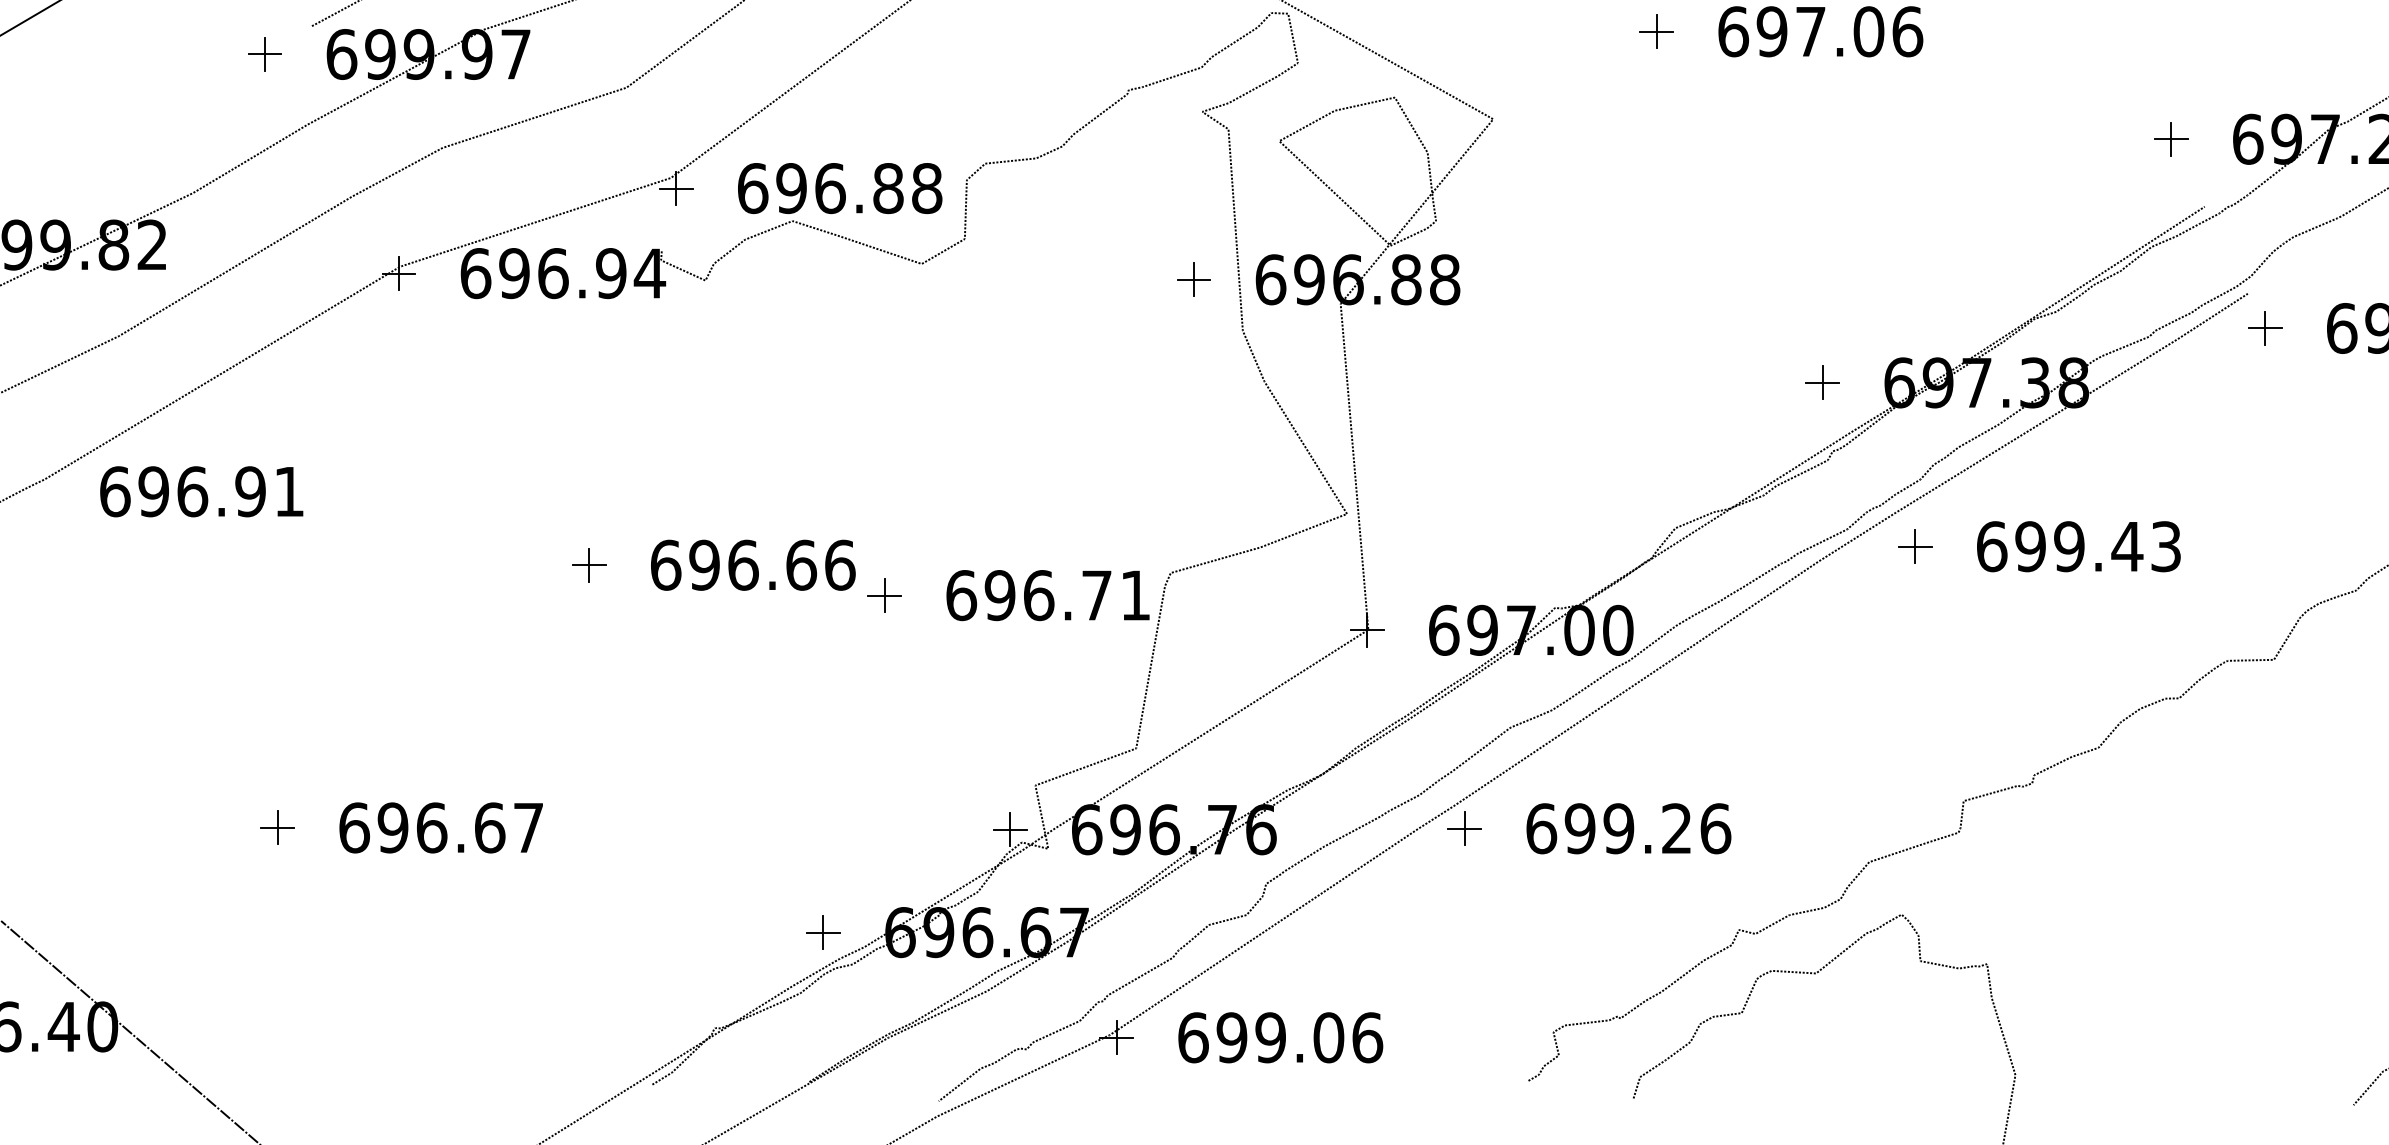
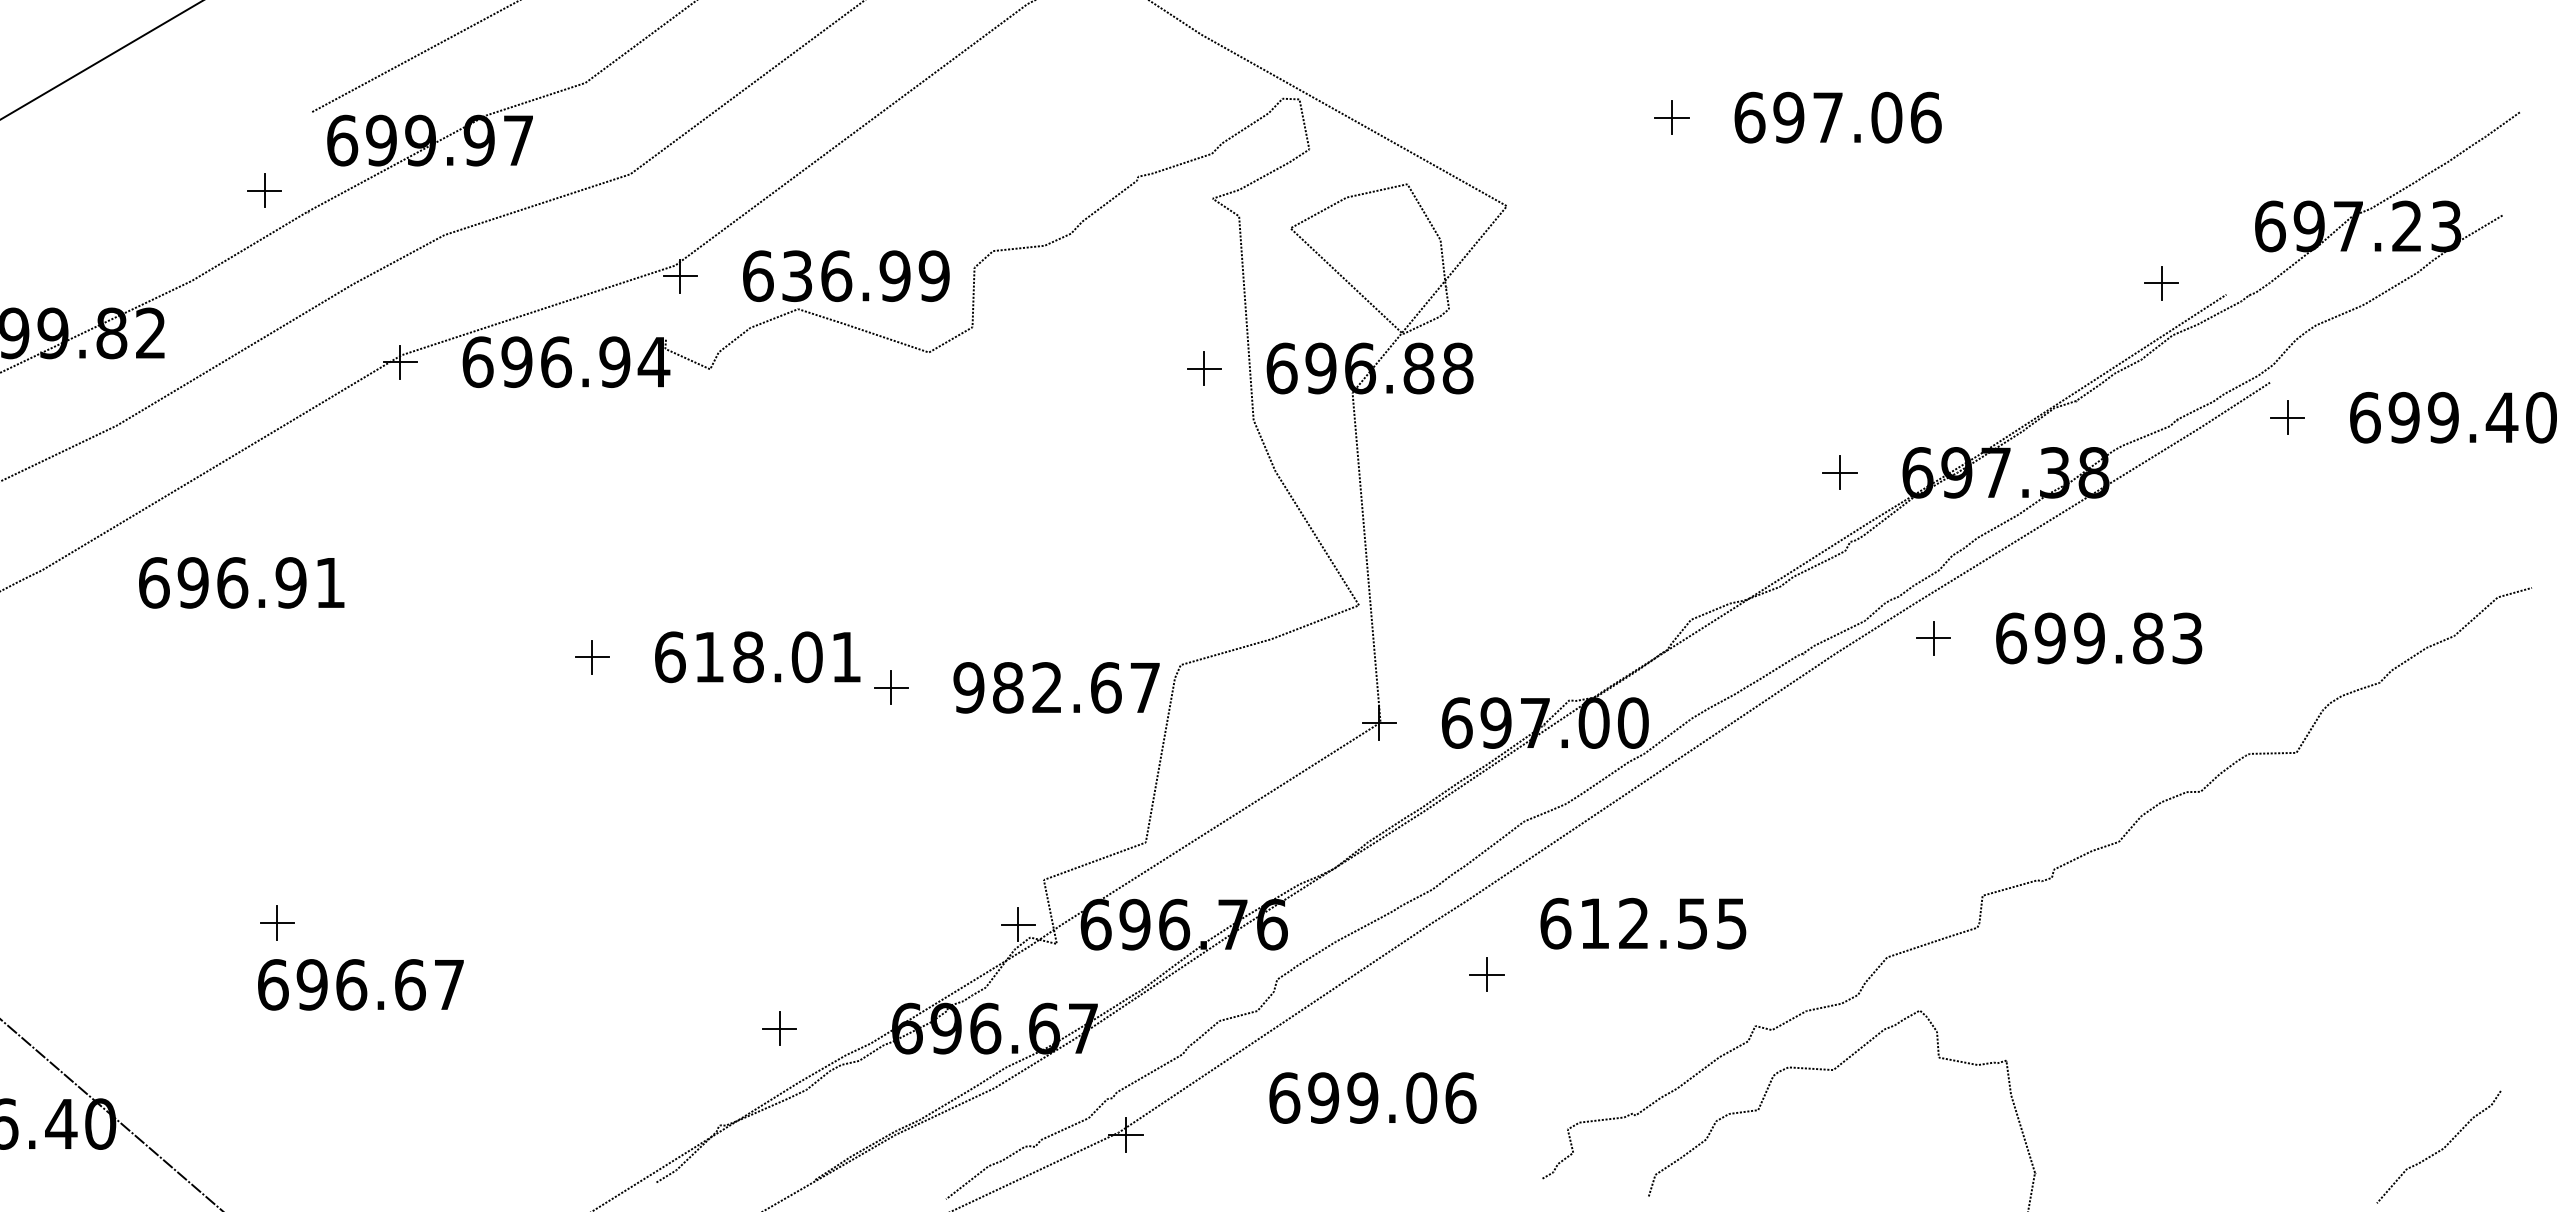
part: (264, 54) -> (264, 190), moved
part: (2171, 139) -> (2161, 283), moved
text: (859, 188) -> (865, 276), 696.88 -> 636.99
text: (201, 491) -> (241, 582), moved
text: (2126, 546) -> (2147, 638), 699.43 -> 699.83
text: (772, 565) -> (777, 657), 696.66 -> 618.01
text: (1047, 595) -> (1056, 687), 696.71 -> 982.67
text: (440, 827) -> (360, 984), moved
part: (1464, 828) -> (1486, 974), moved
text: (1648, 828) -> (1663, 923), 699.26 -> 612.55
part: (823, 932) -> (779, 1028), moved
text: (1280, 1037) -> (1372, 1097), moved

